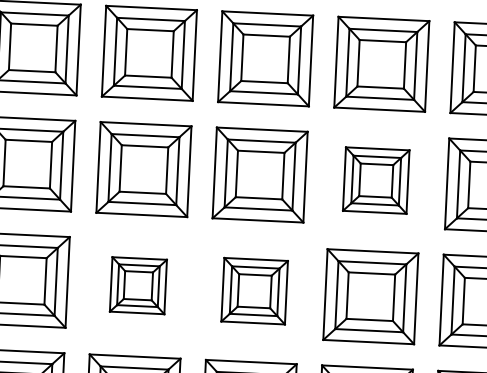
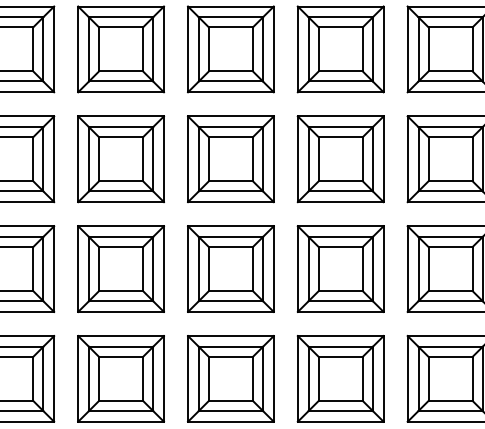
part: (376, 180) -> (340, 159), size x1.43
part: (137, 285) -> (120, 268), size x1.67
part: (254, 290) -> (230, 268), size x1.43

